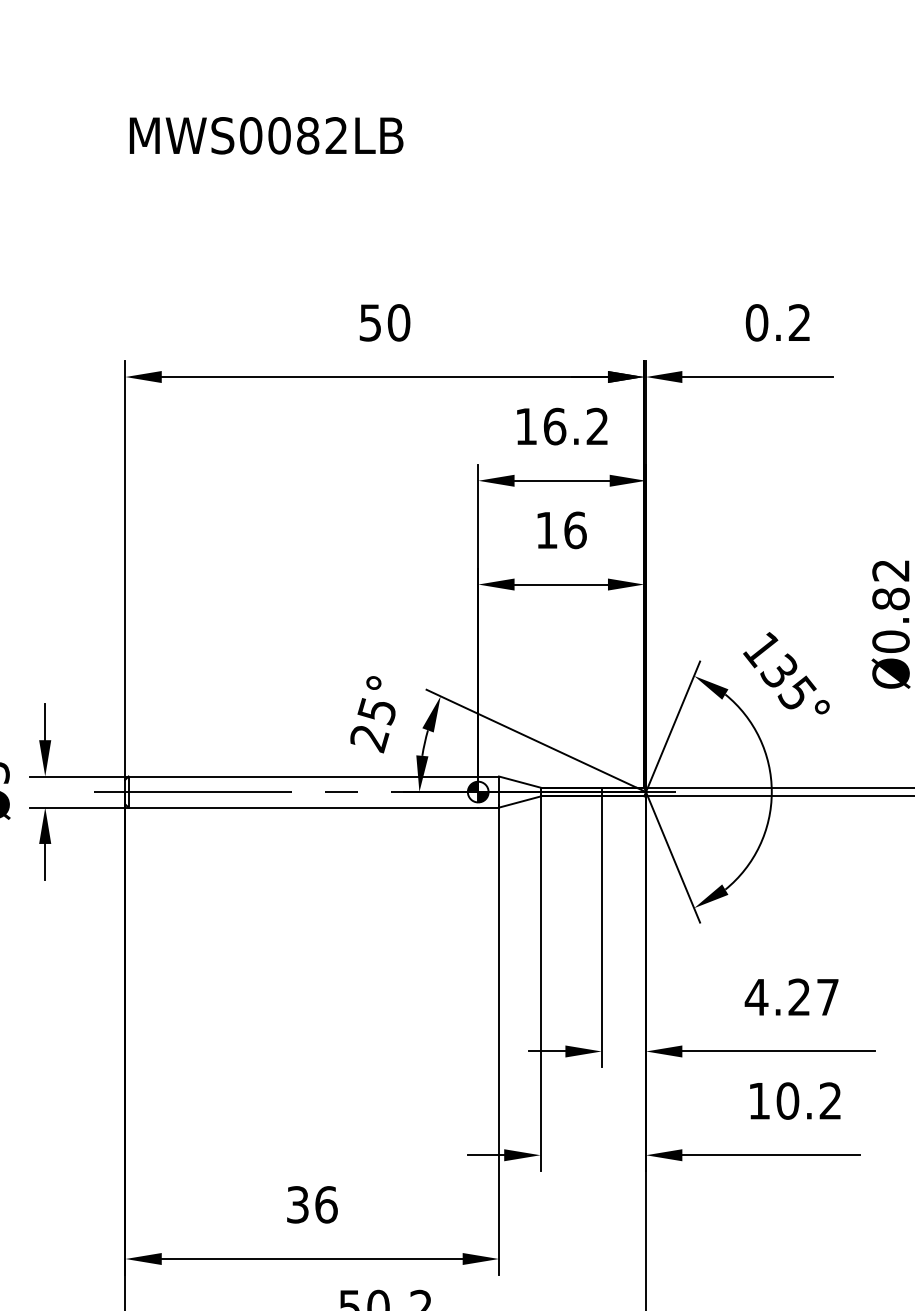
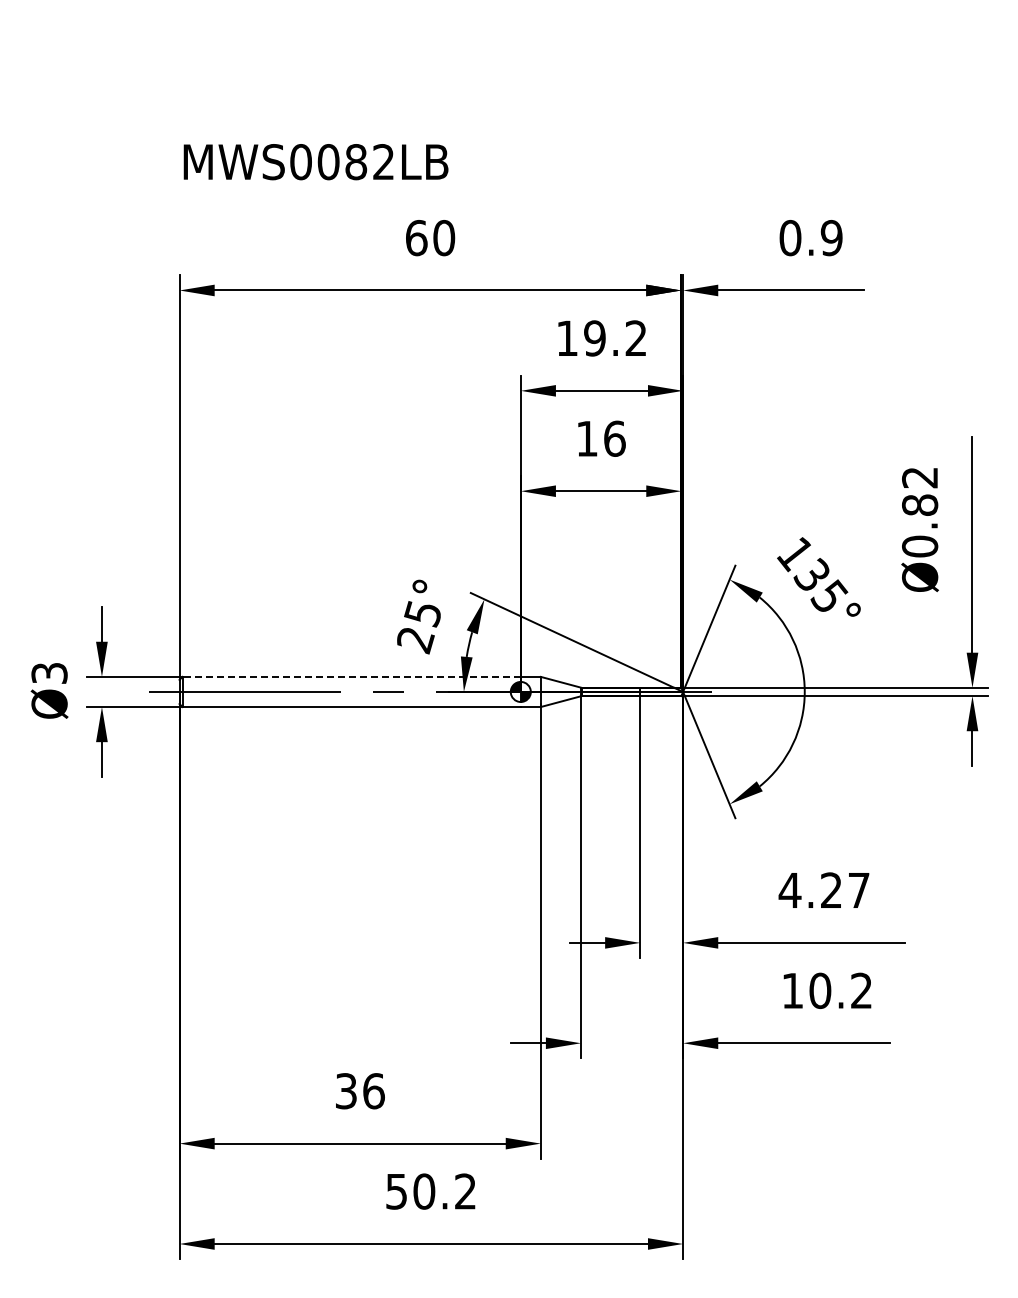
text: (265, 136) -> (315, 162), moved
text: (370, 323) -> (416, 238), 50 -> 60
text: (799, 323) -> (831, 238), 0.2 -> 0.9
text: (555, 426) -> (595, 338), 16.2 -> 19.2
line: (303, 776) -> (351, 676), solid -> dashed

